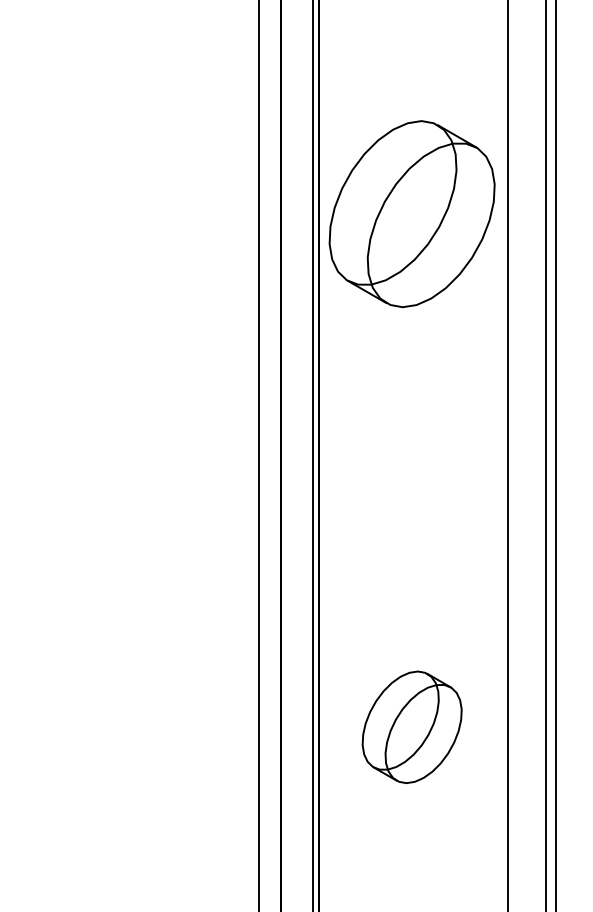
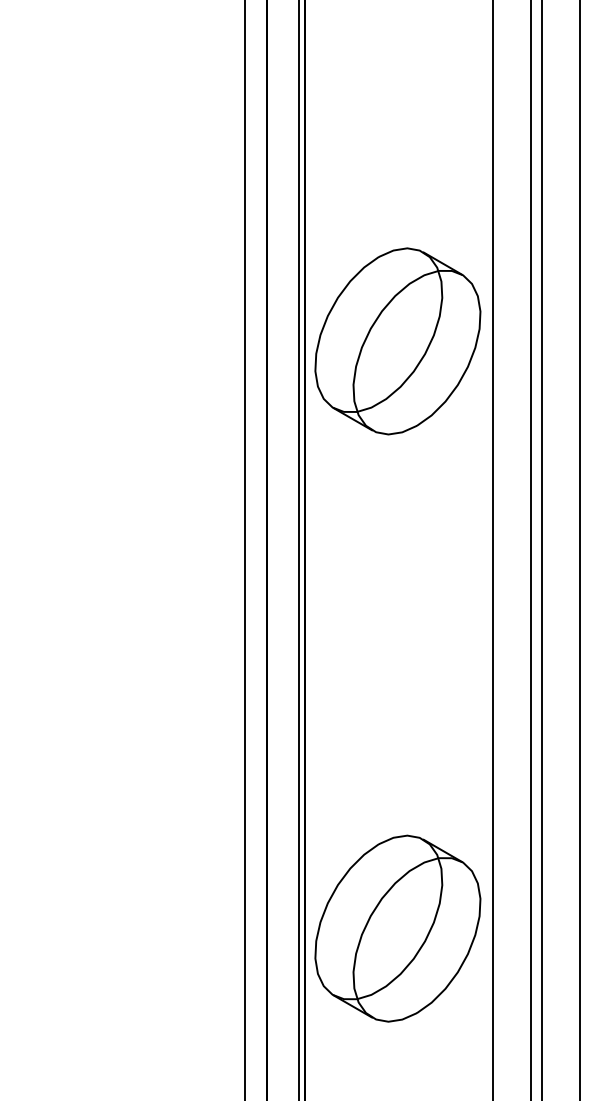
part: (411, 214) -> (397, 341), moved
part: (411, 727) -> (397, 928), size x1.67

